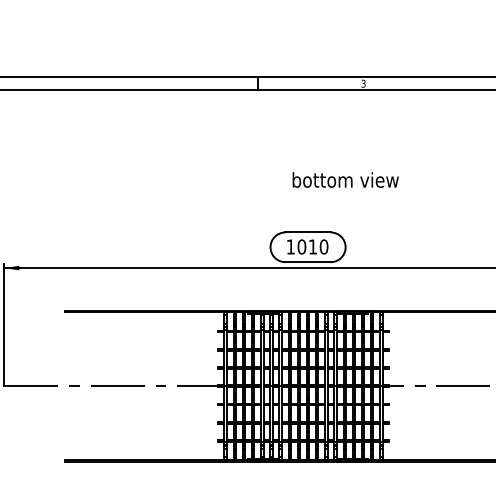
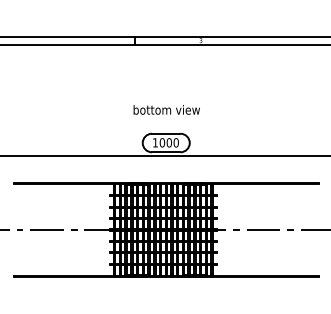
text: (345, 179) -> (166, 109), moved
text: (311, 246) -> (168, 142), 1010 -> 1000

